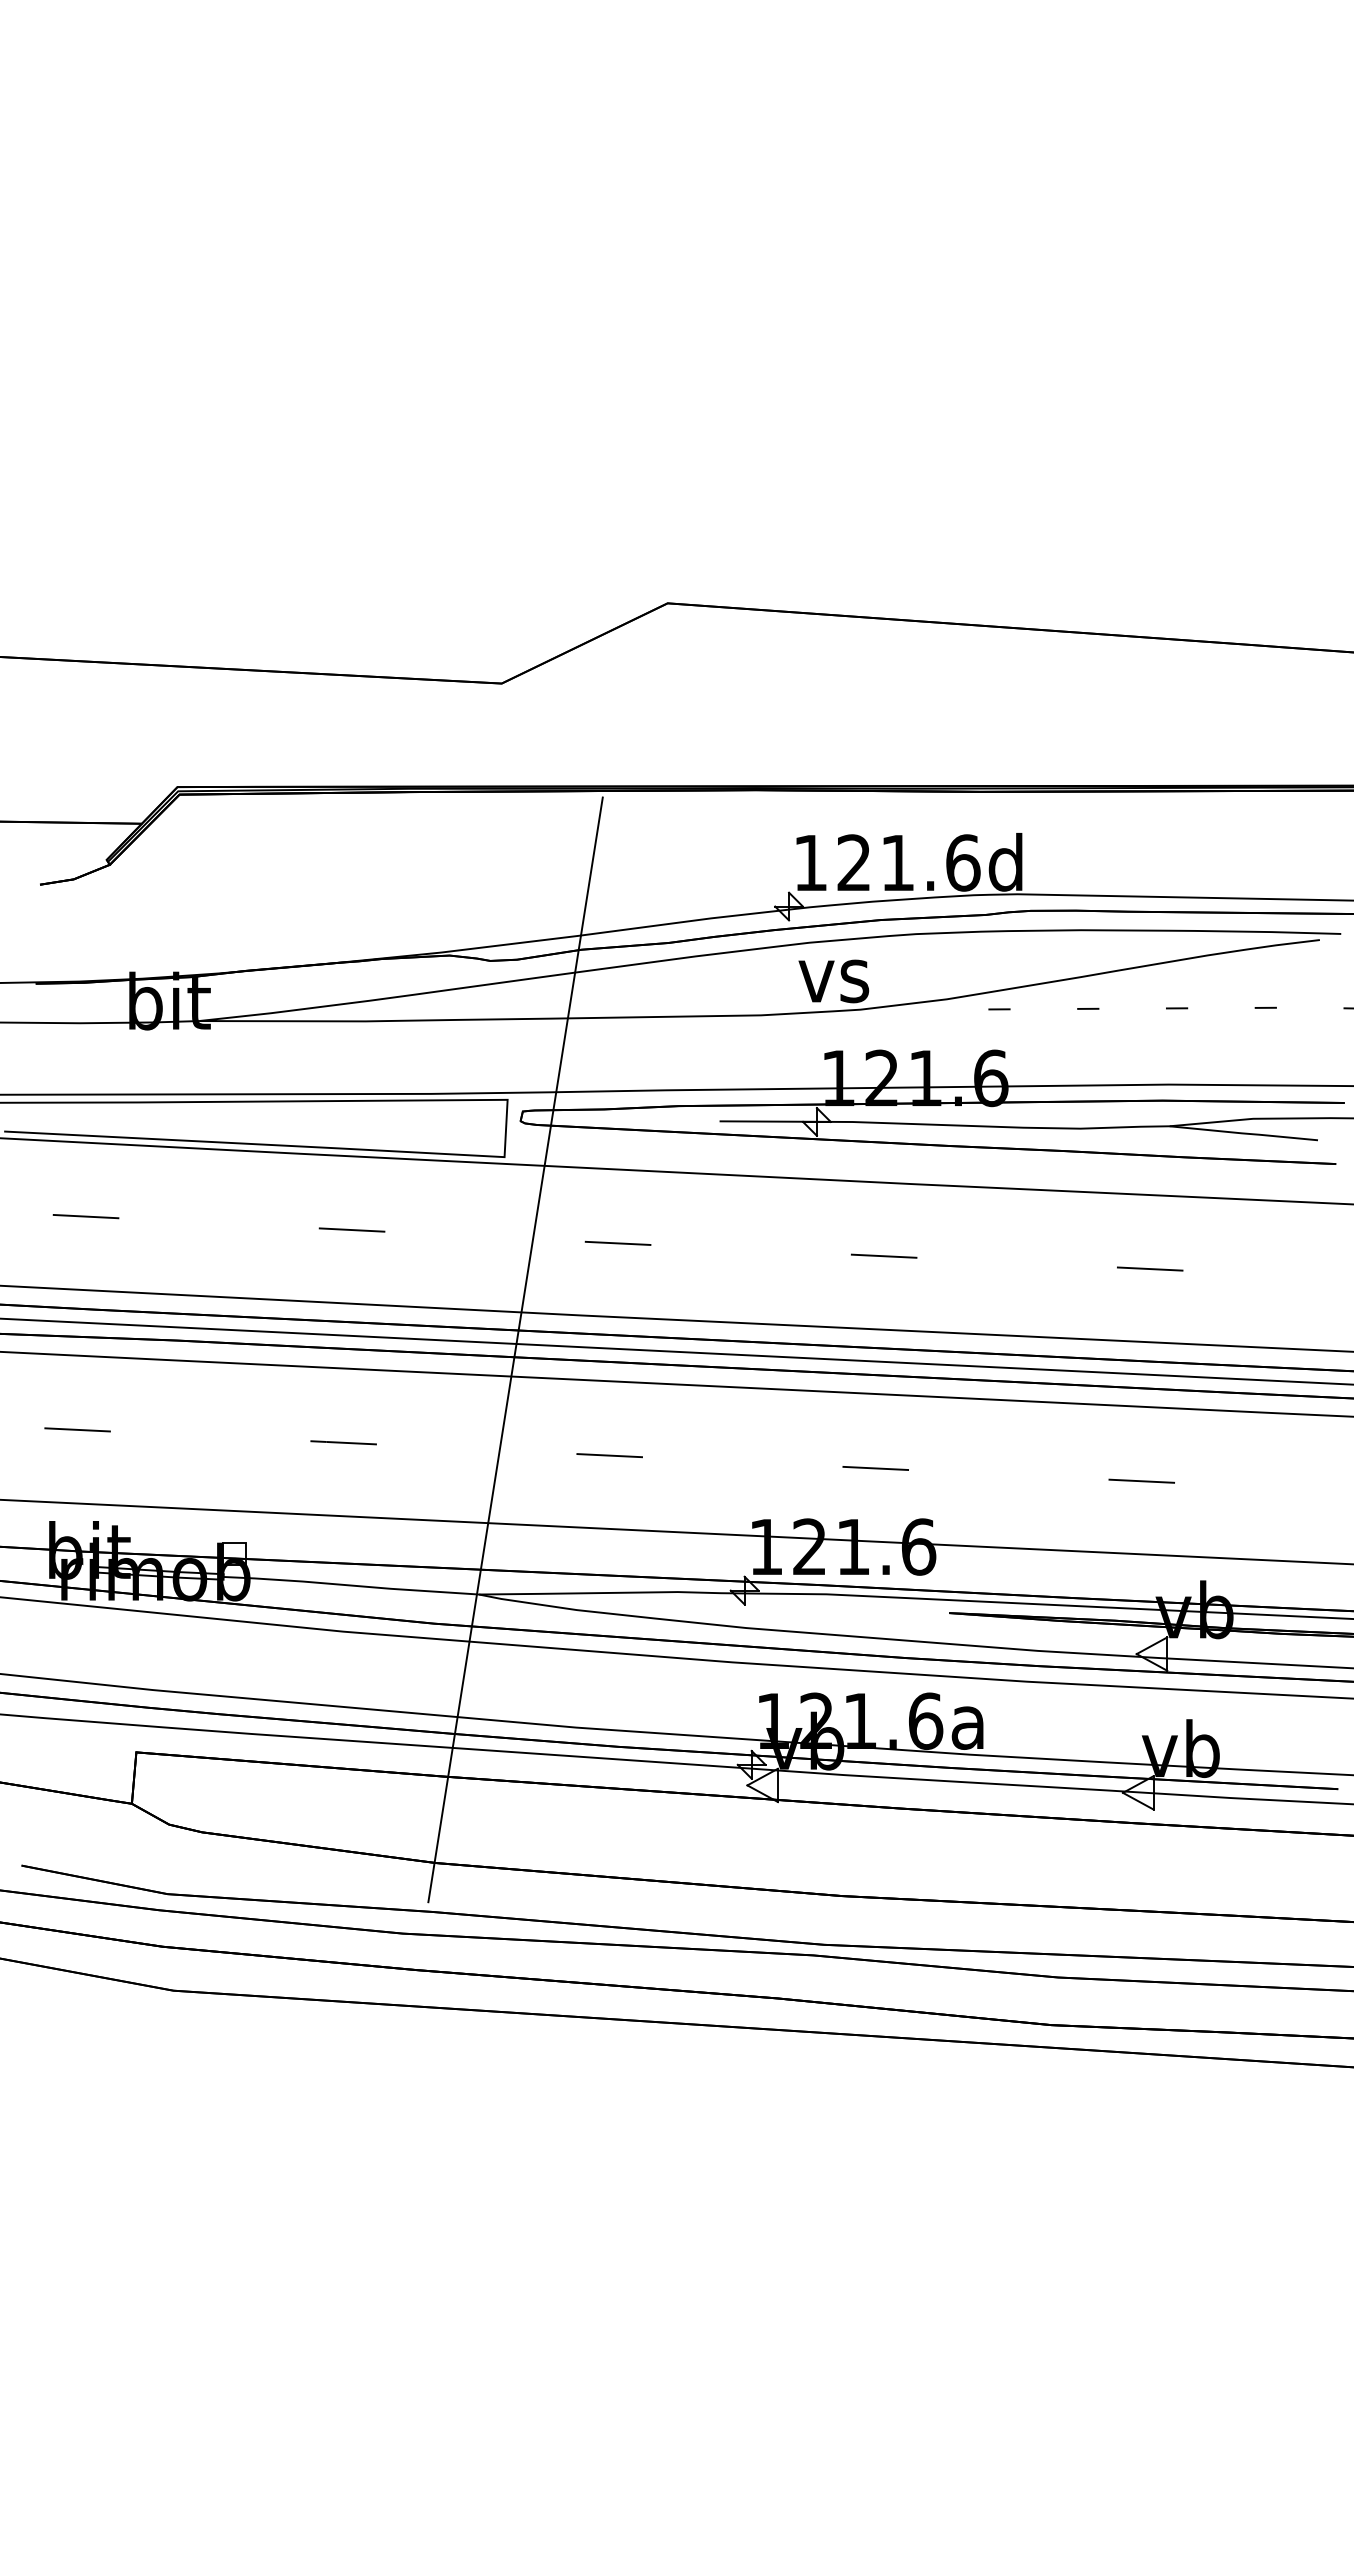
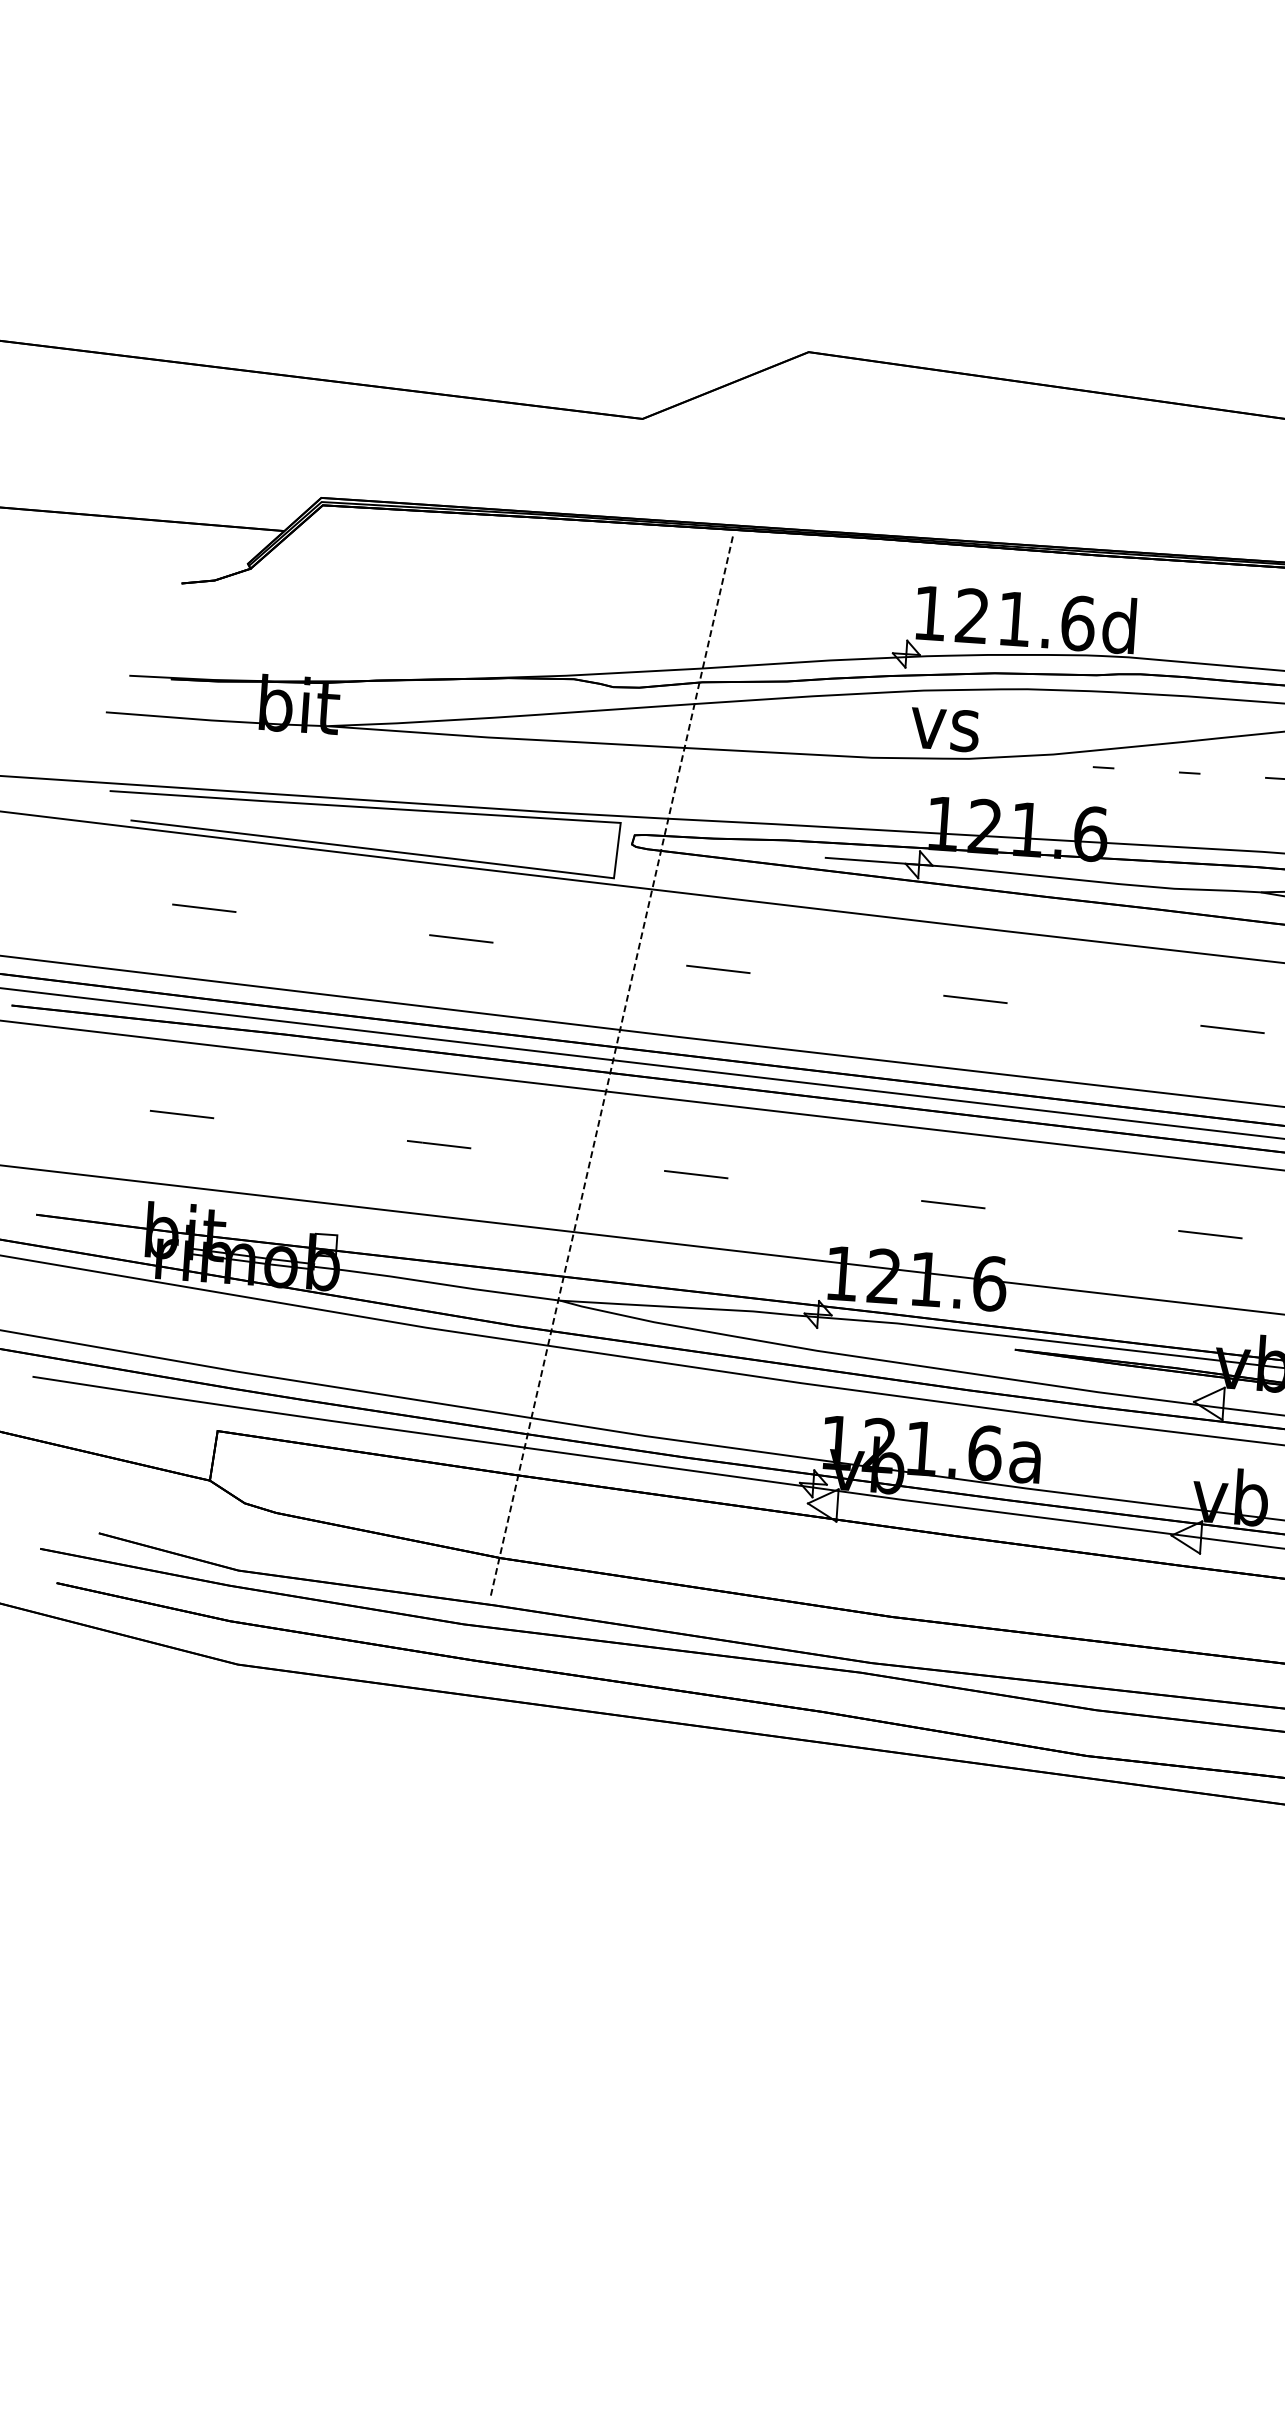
line: (515, 1349) -> (611, 1065), solid -> dashed

